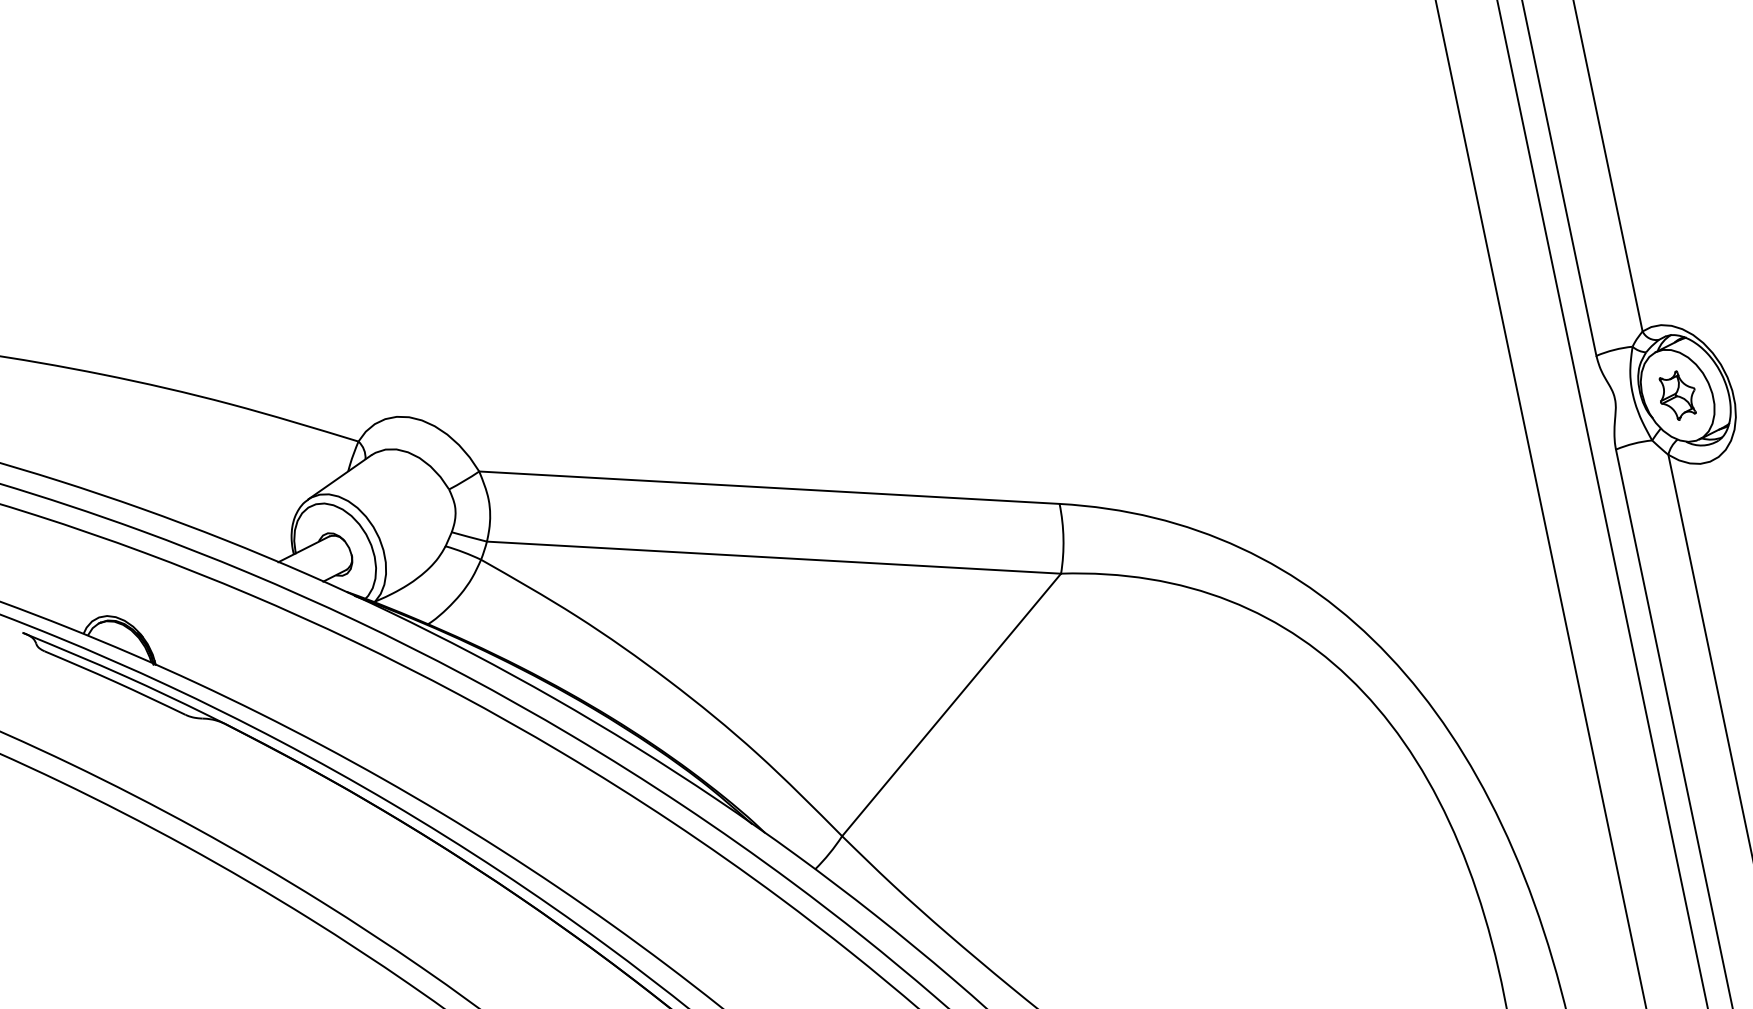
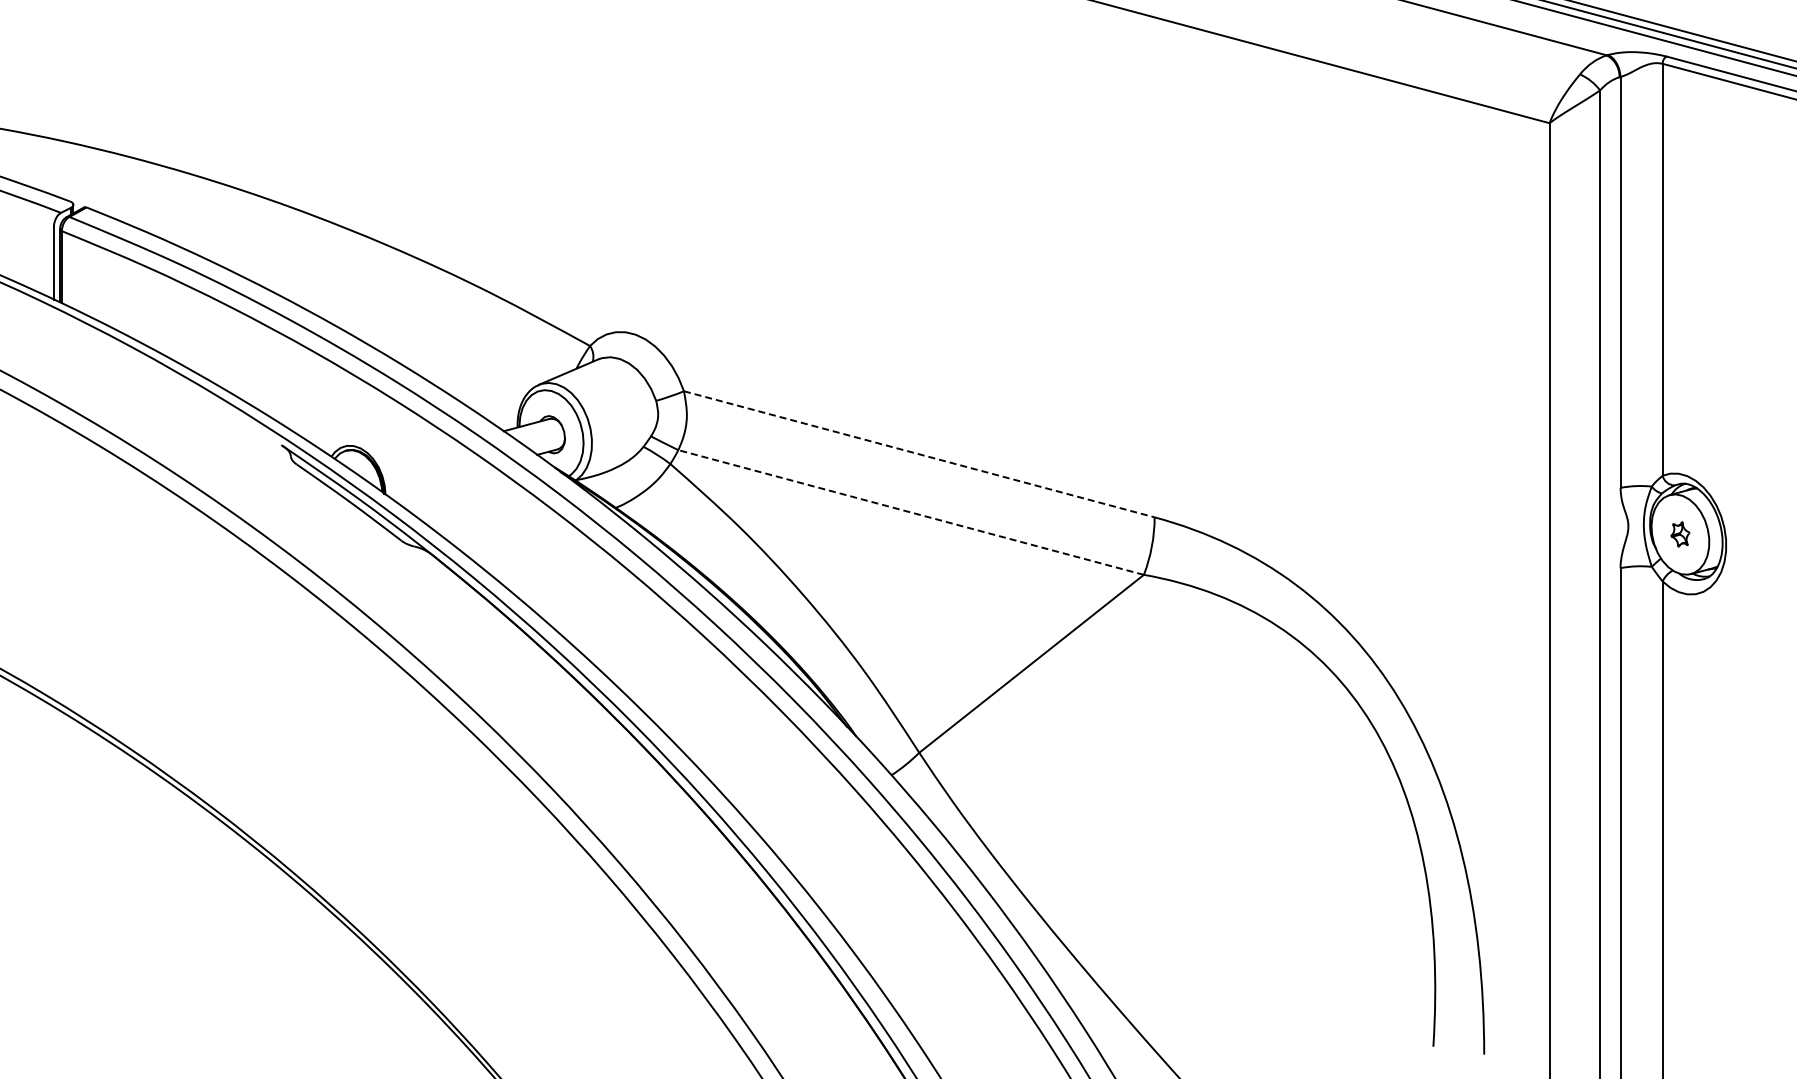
part: (1677, 395) -> (1680, 534), size x0.6
line: (769, 487) -> (919, 454), solid -> dashed
line: (774, 557) -> (911, 512), solid -> dashed

